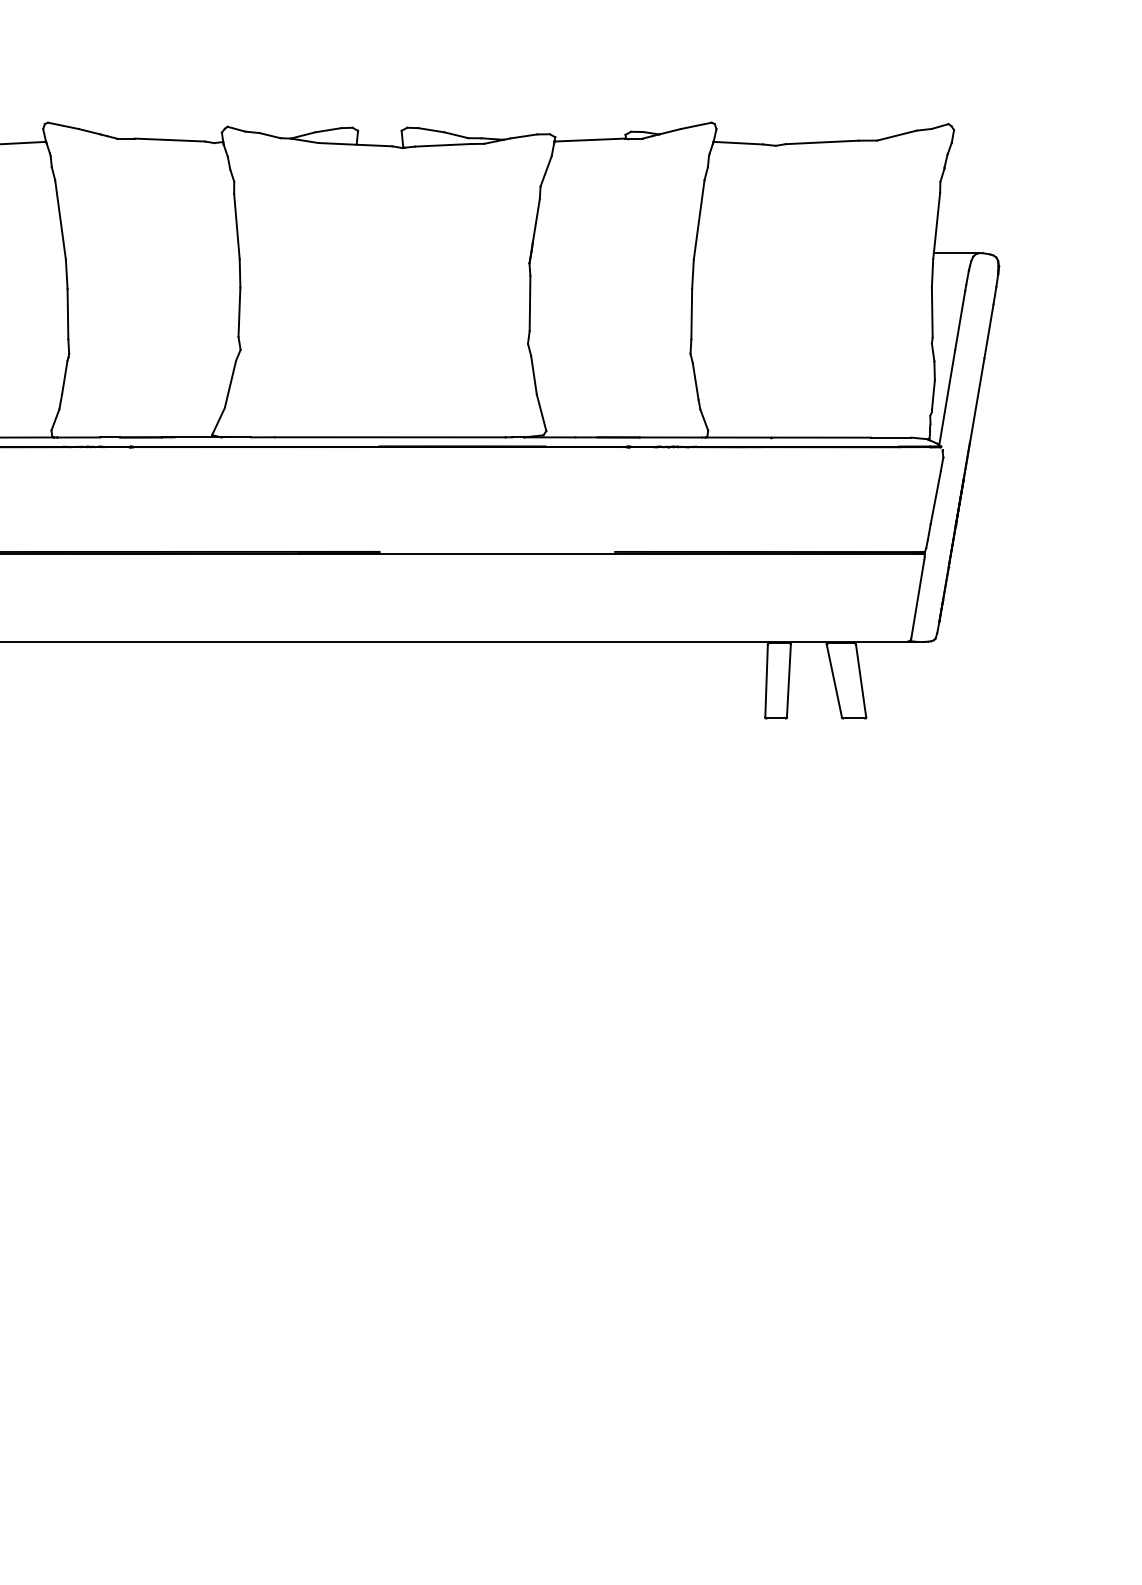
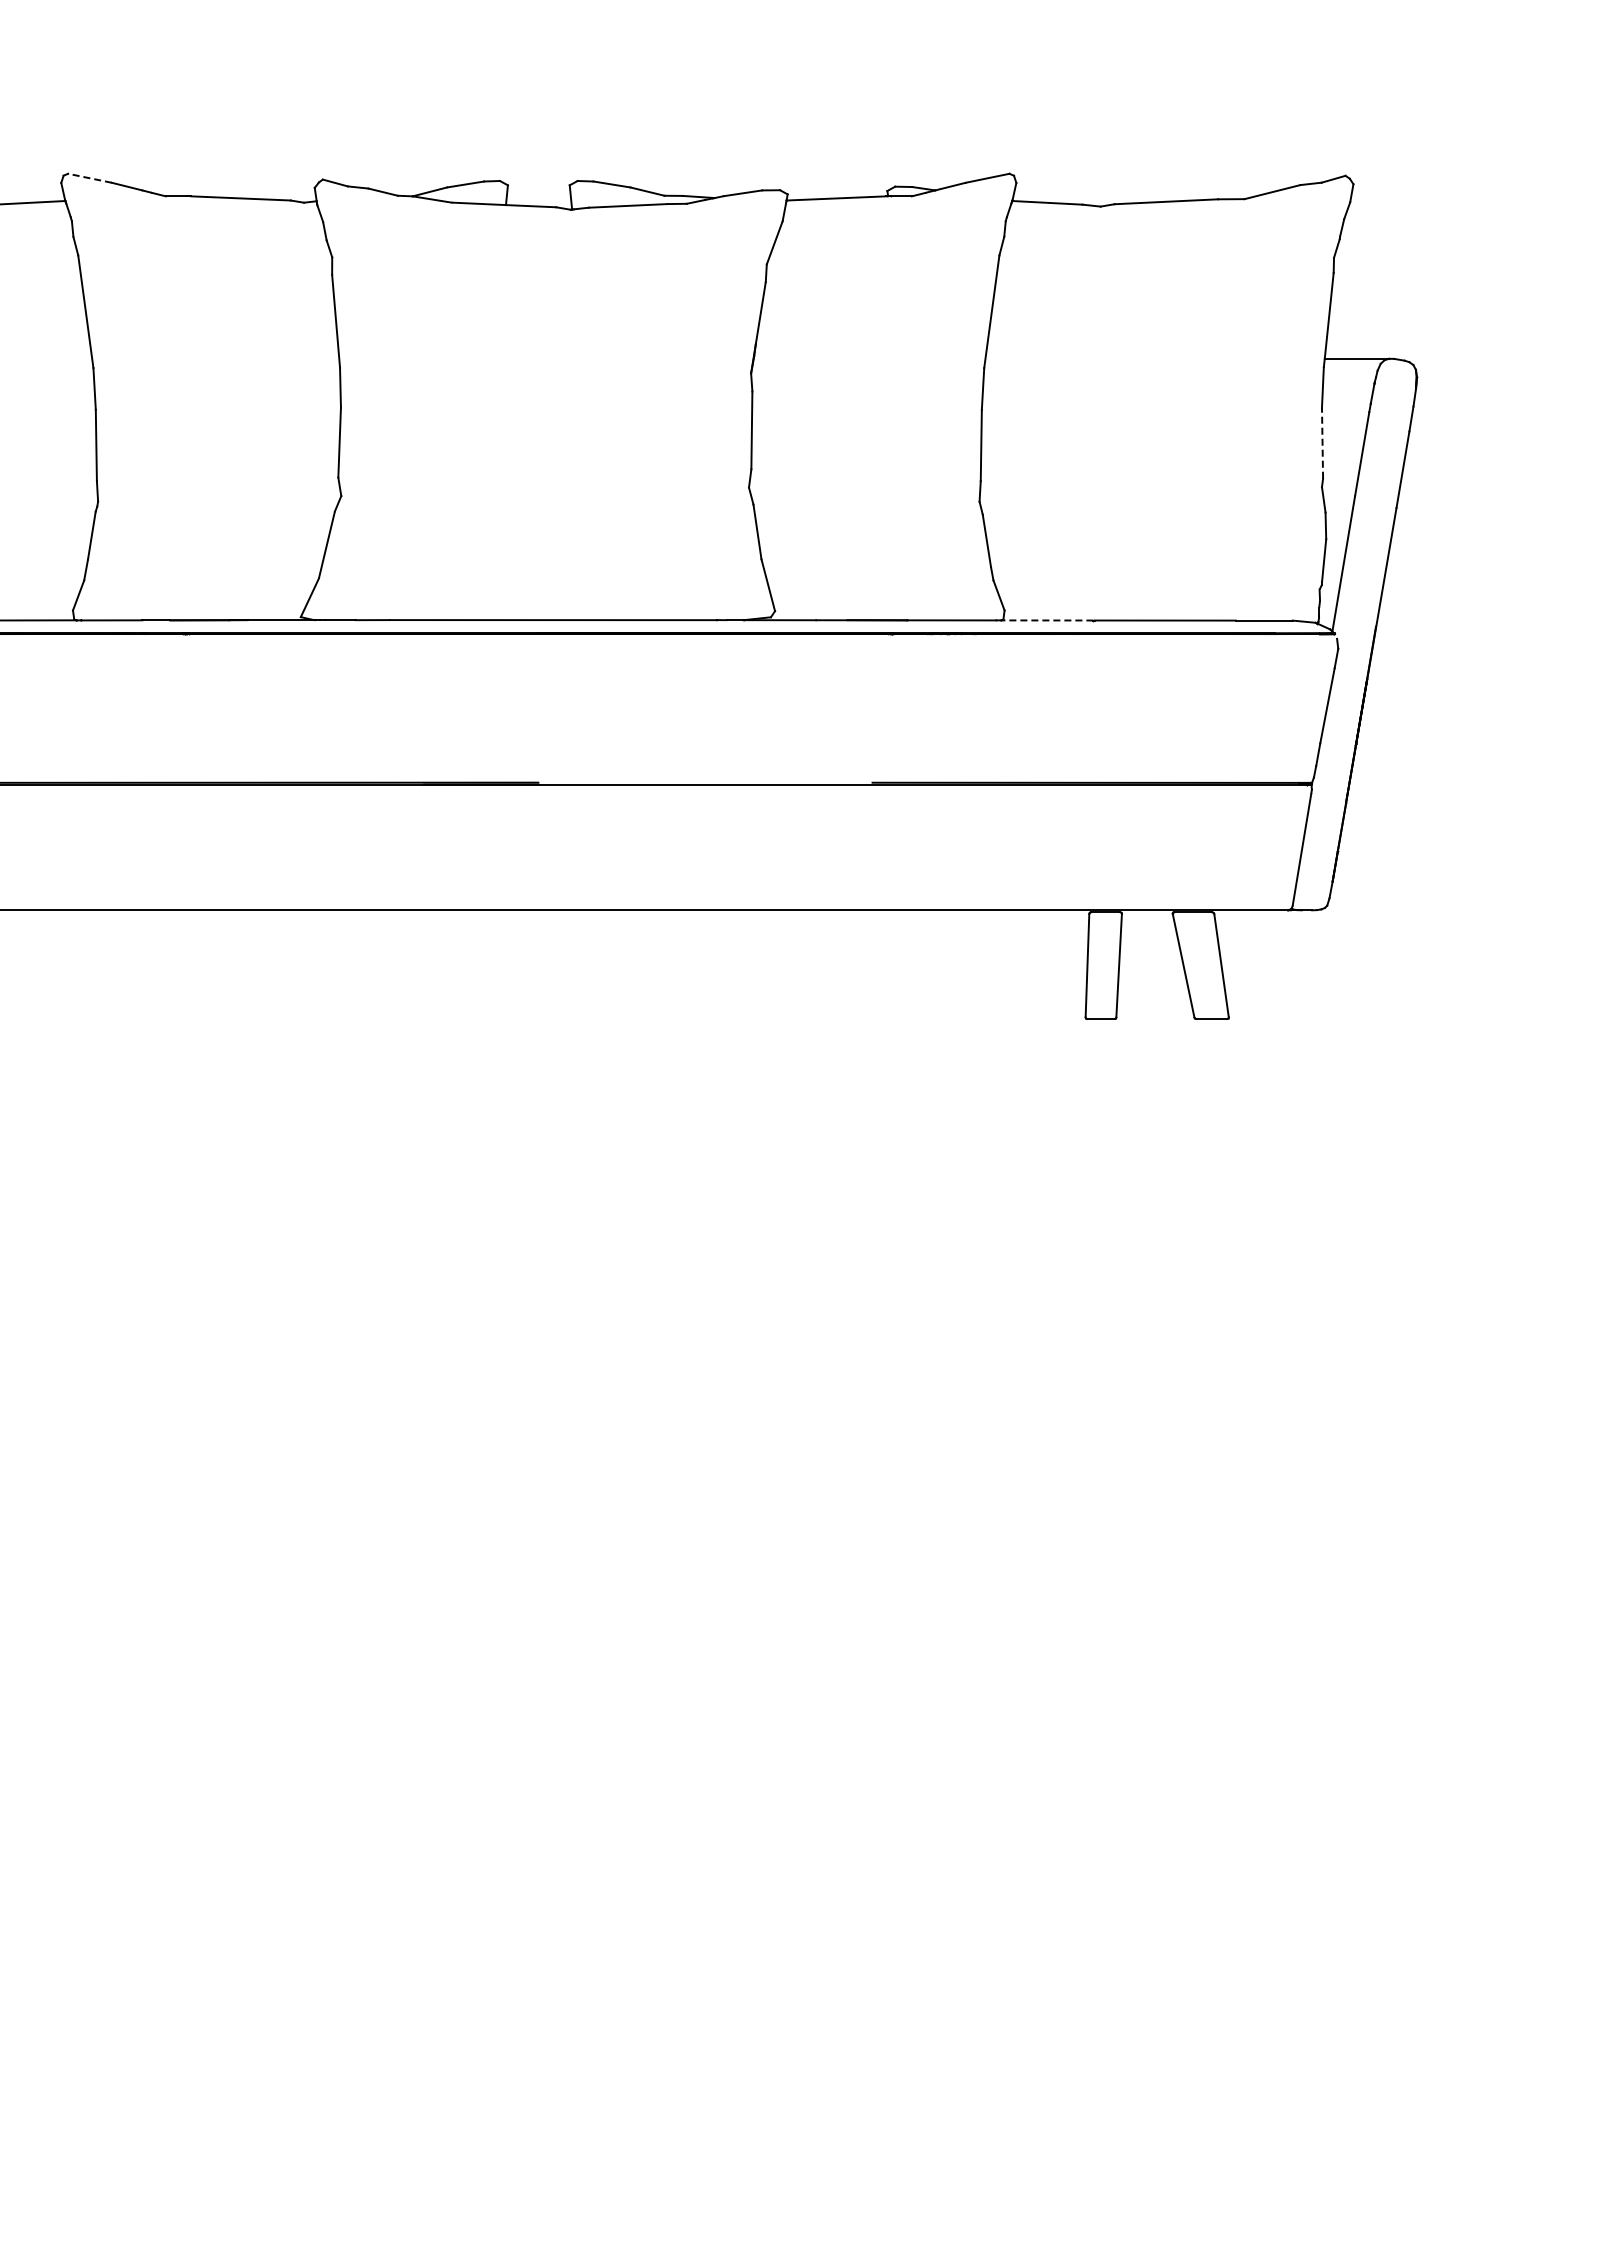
line: (63, 126) -> (89, 178), solid -> dashed
line: (932, 312) -> (1322, 442), solid -> dashed
line: (737, 437) -> (1046, 620), solid -> dashed

